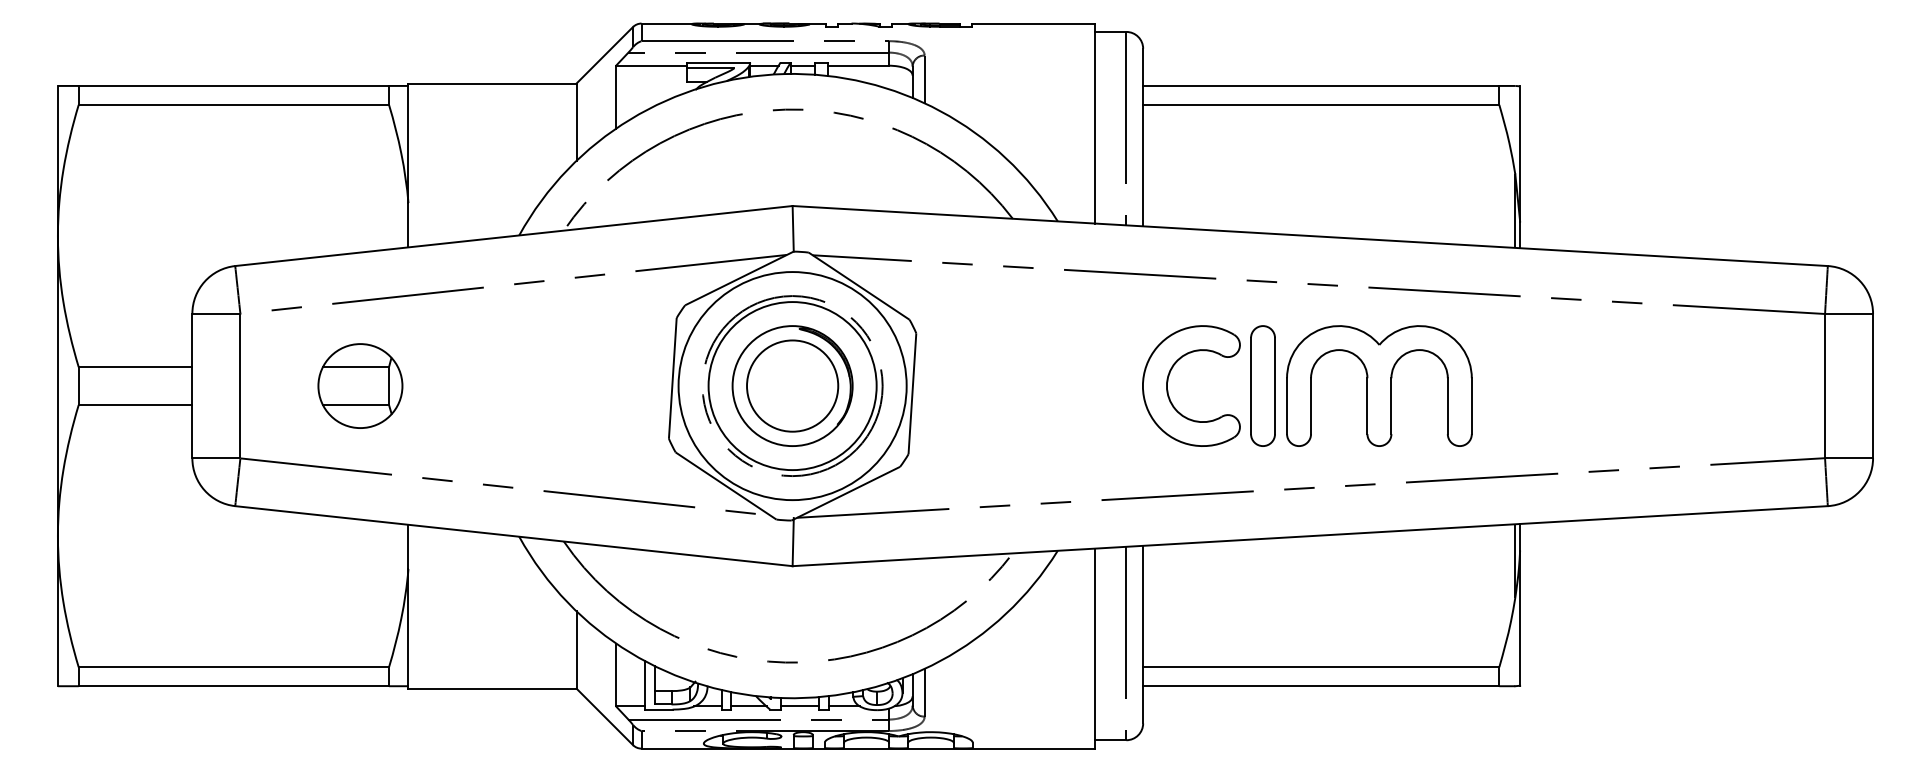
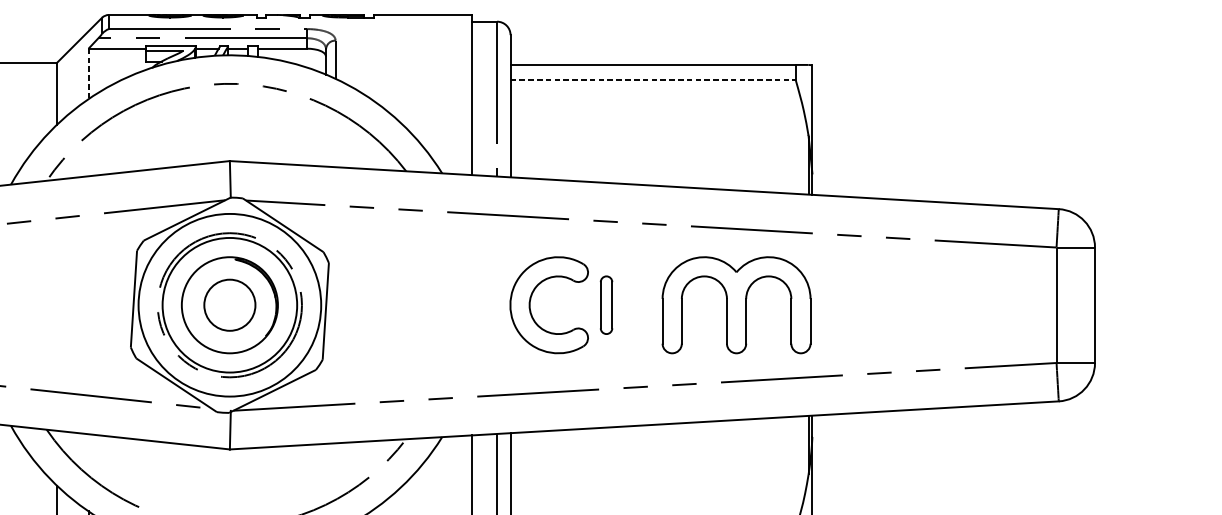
line: (616, 97) -> (88, 74), solid -> dashed
line: (1321, 104) -> (653, 79), solid -> dashed
circle: (792, 385) -> (229, 304), size x0.7
part: (1262, 385) -> (606, 304), size x0.6
part: (1379, 385) -> (736, 304), moved

